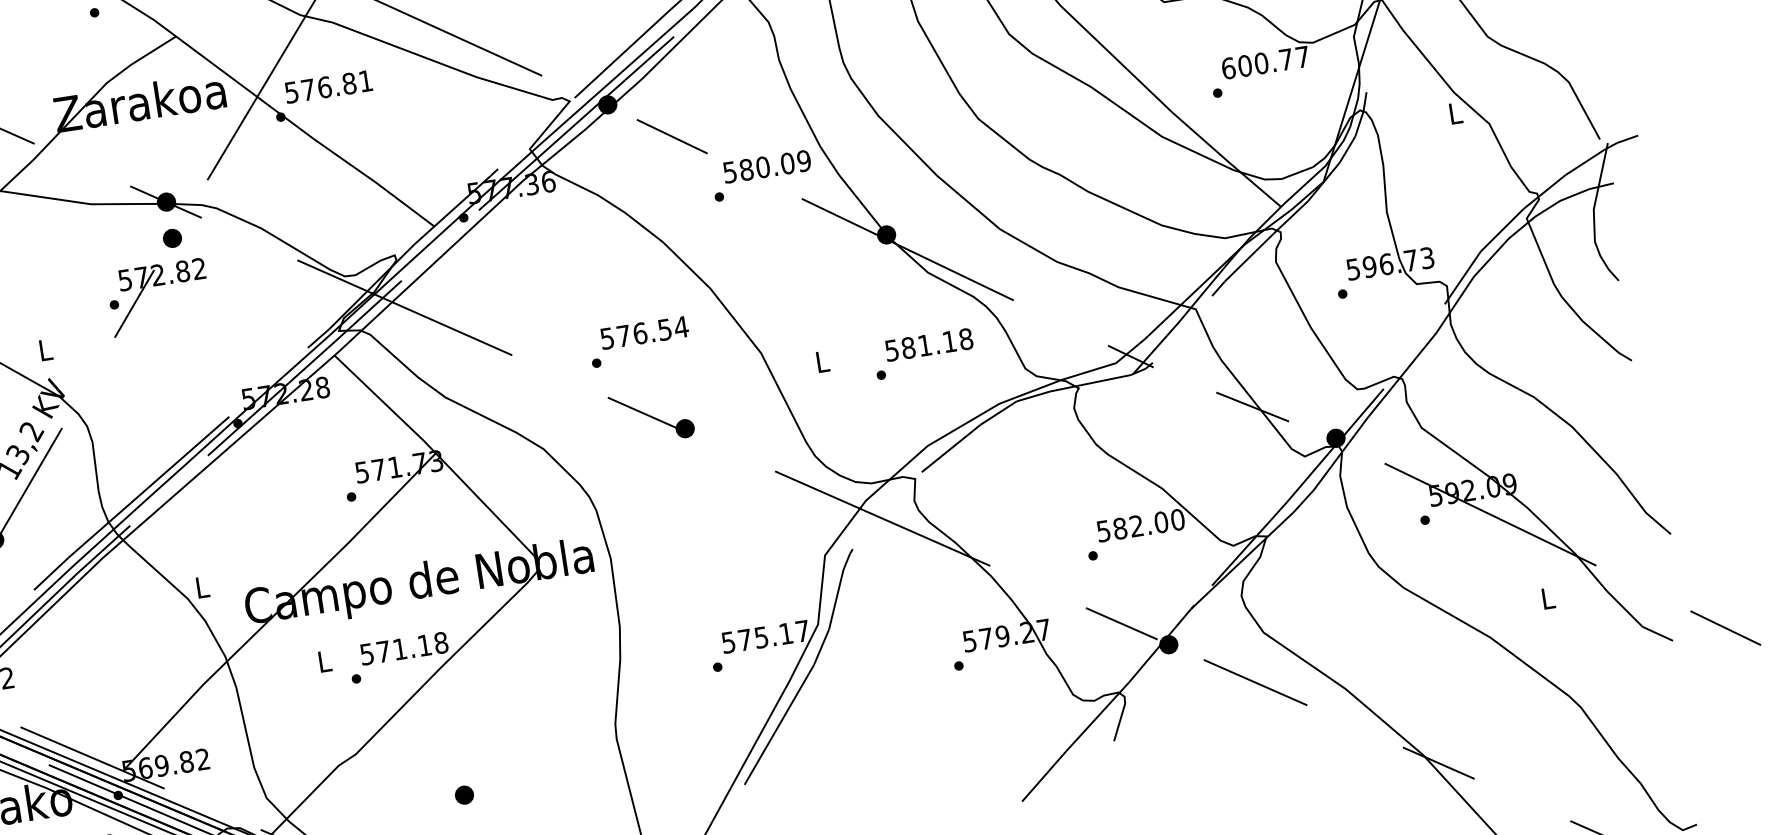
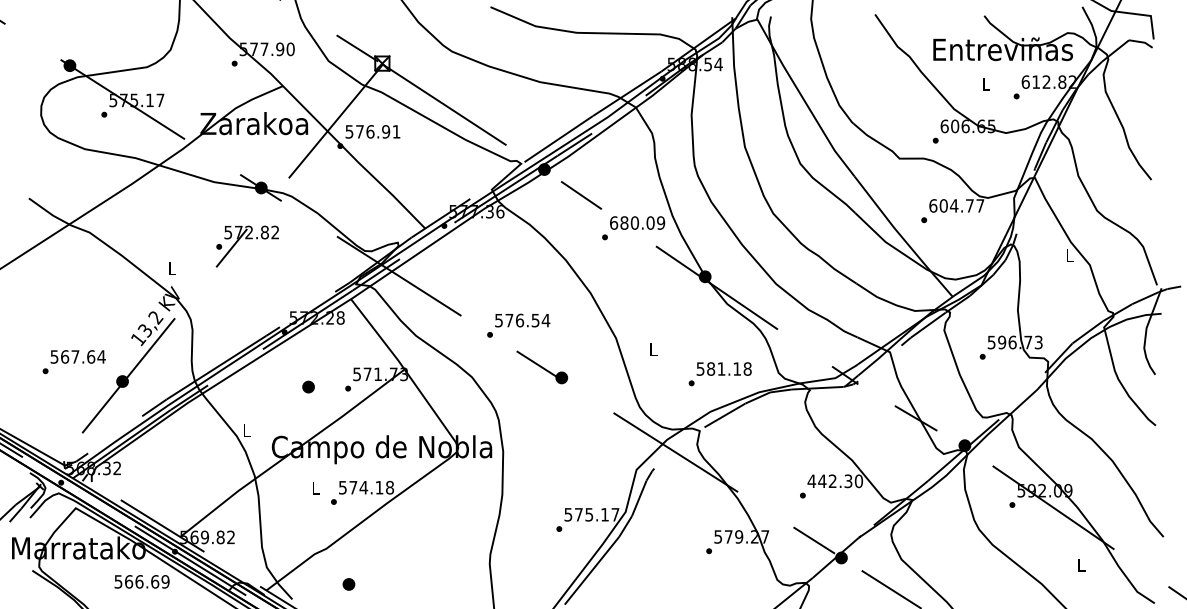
text: (1260, 62) -> (953, 205), 600.77 -> 604.77
text: (349, 83) -> (386, 131), 576.81 -> 576.91
text: (730, 171) -> (614, 222), 580.09 -> 680.09
part: (172, 237) -> (308, 386), moved
text: (639, 341) -> (518, 325), moved
text: (923, 354) -> (719, 374), moved
text: (1131, 527) -> (829, 481), 582.00 -> 442.30
text: (399, 648) -> (363, 487), 571.18 -> 574.18
part: (463, 795) -> (348, 584), moved

